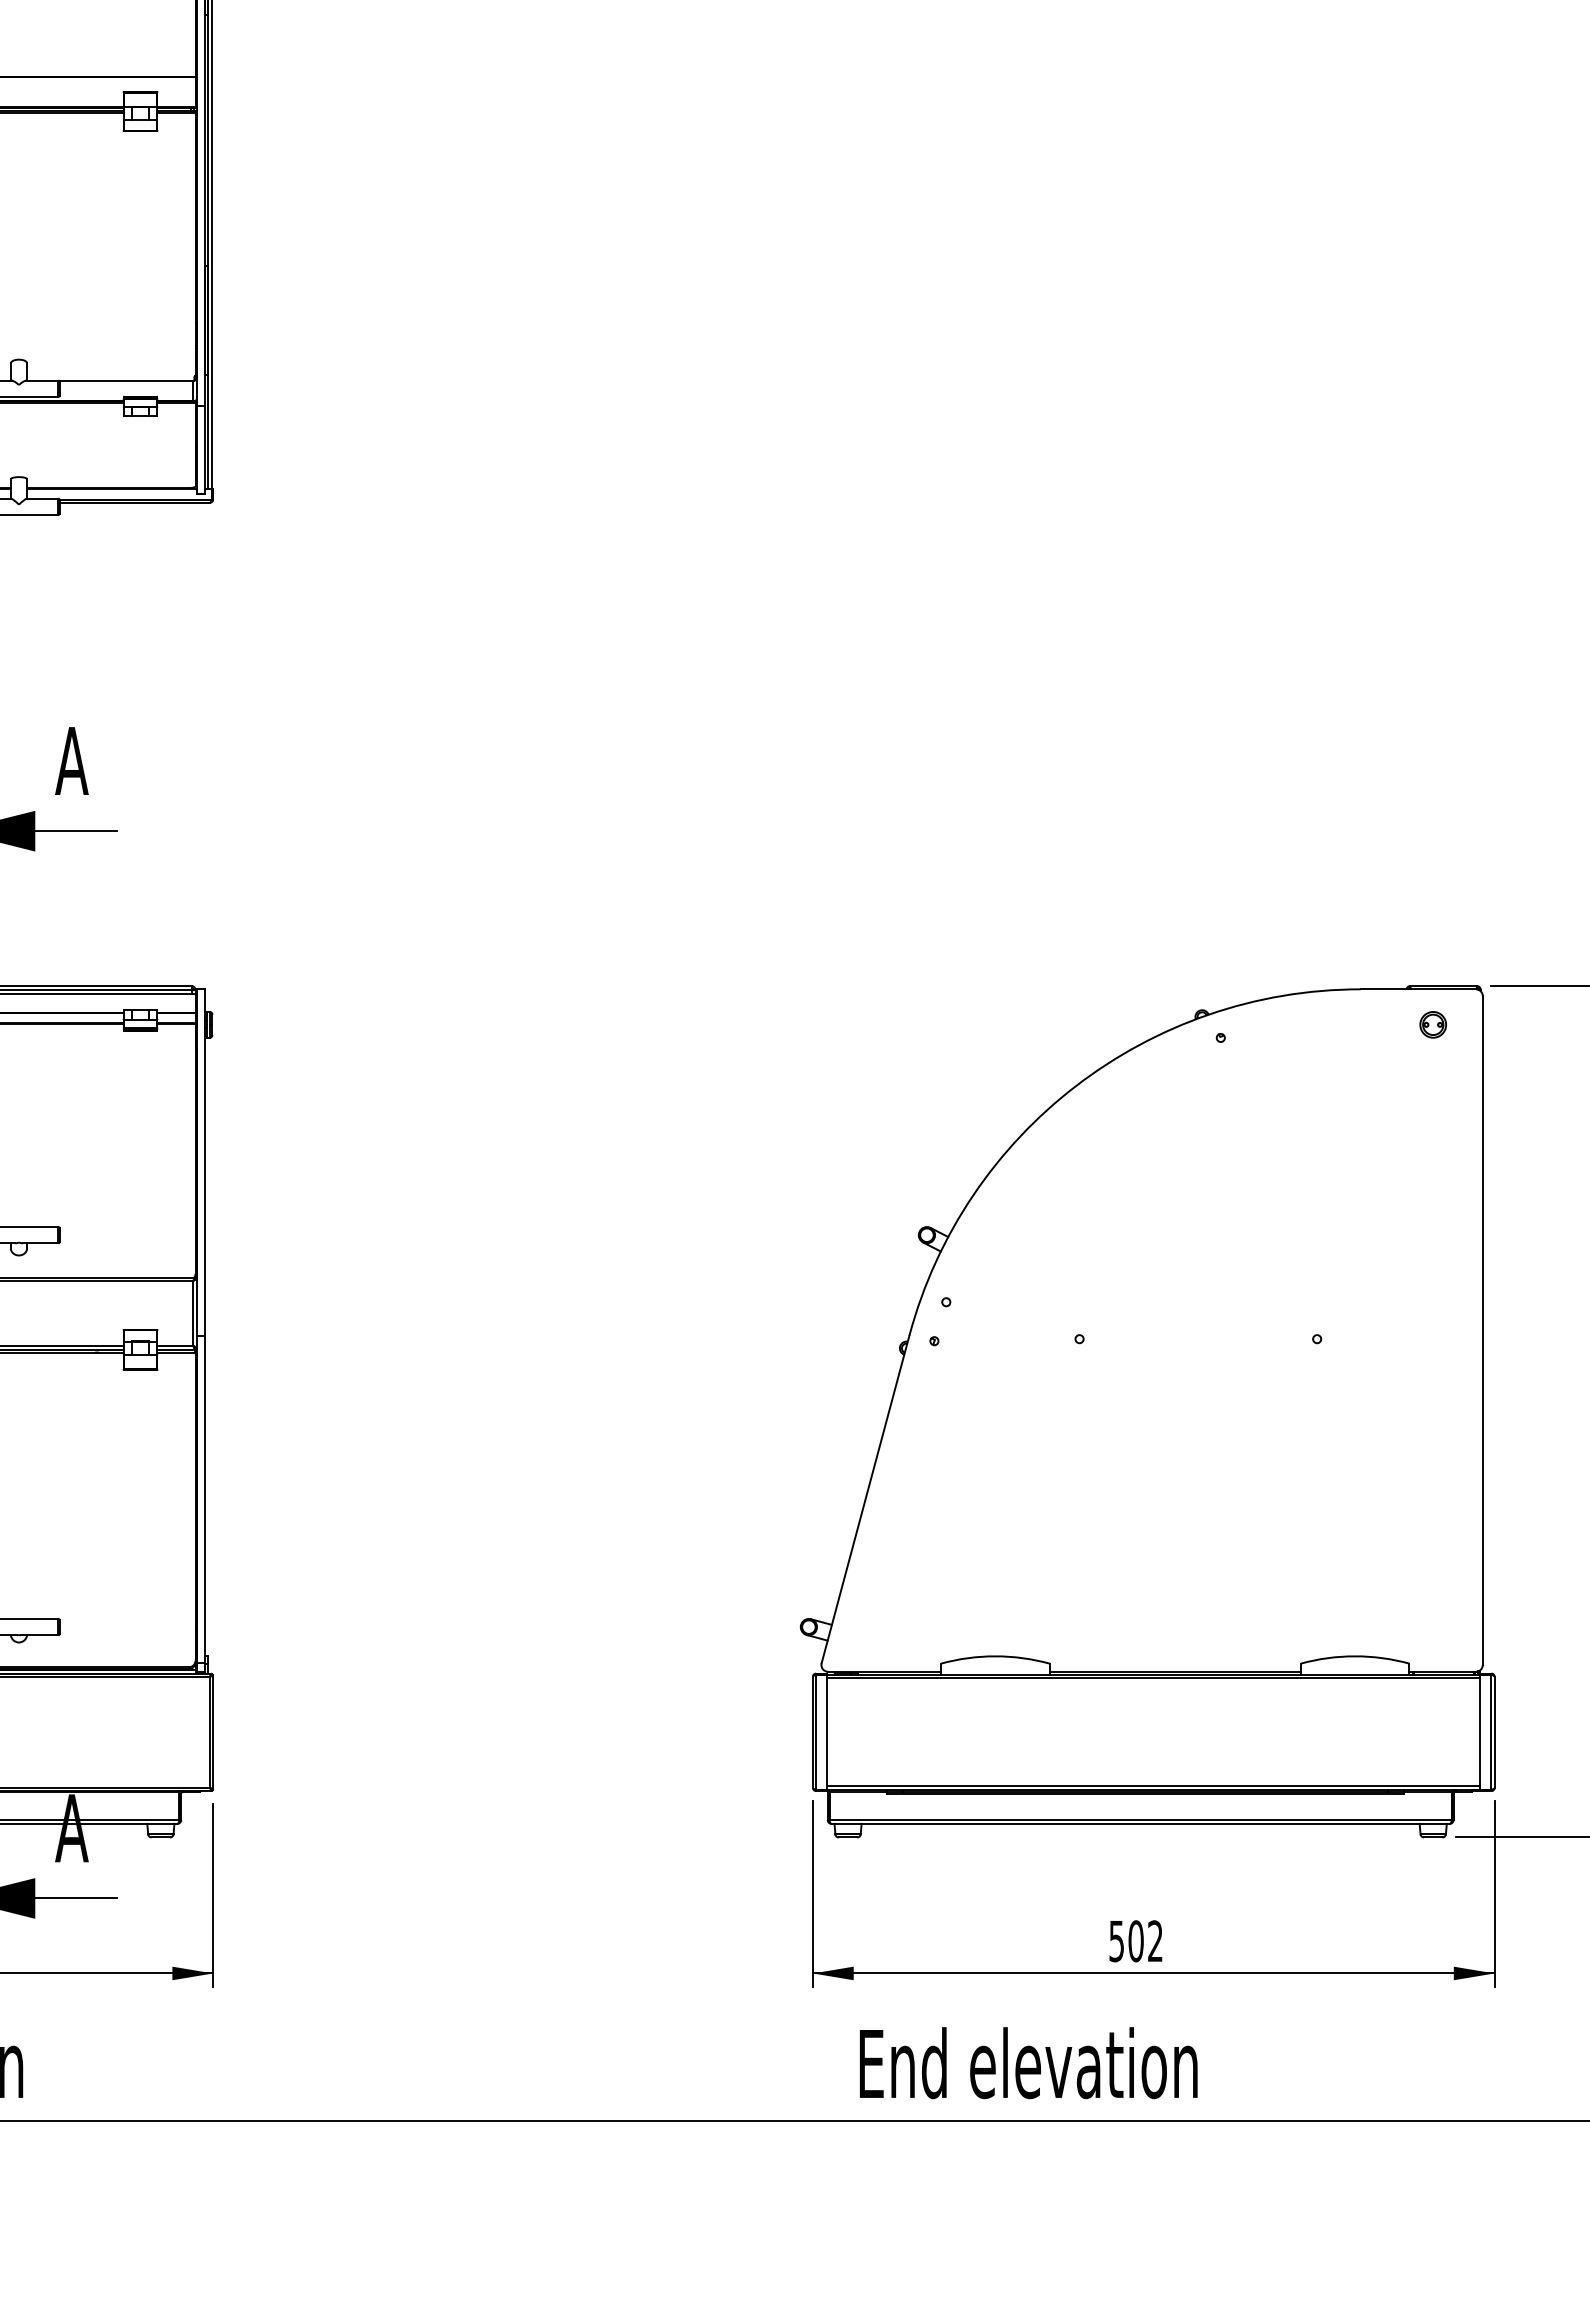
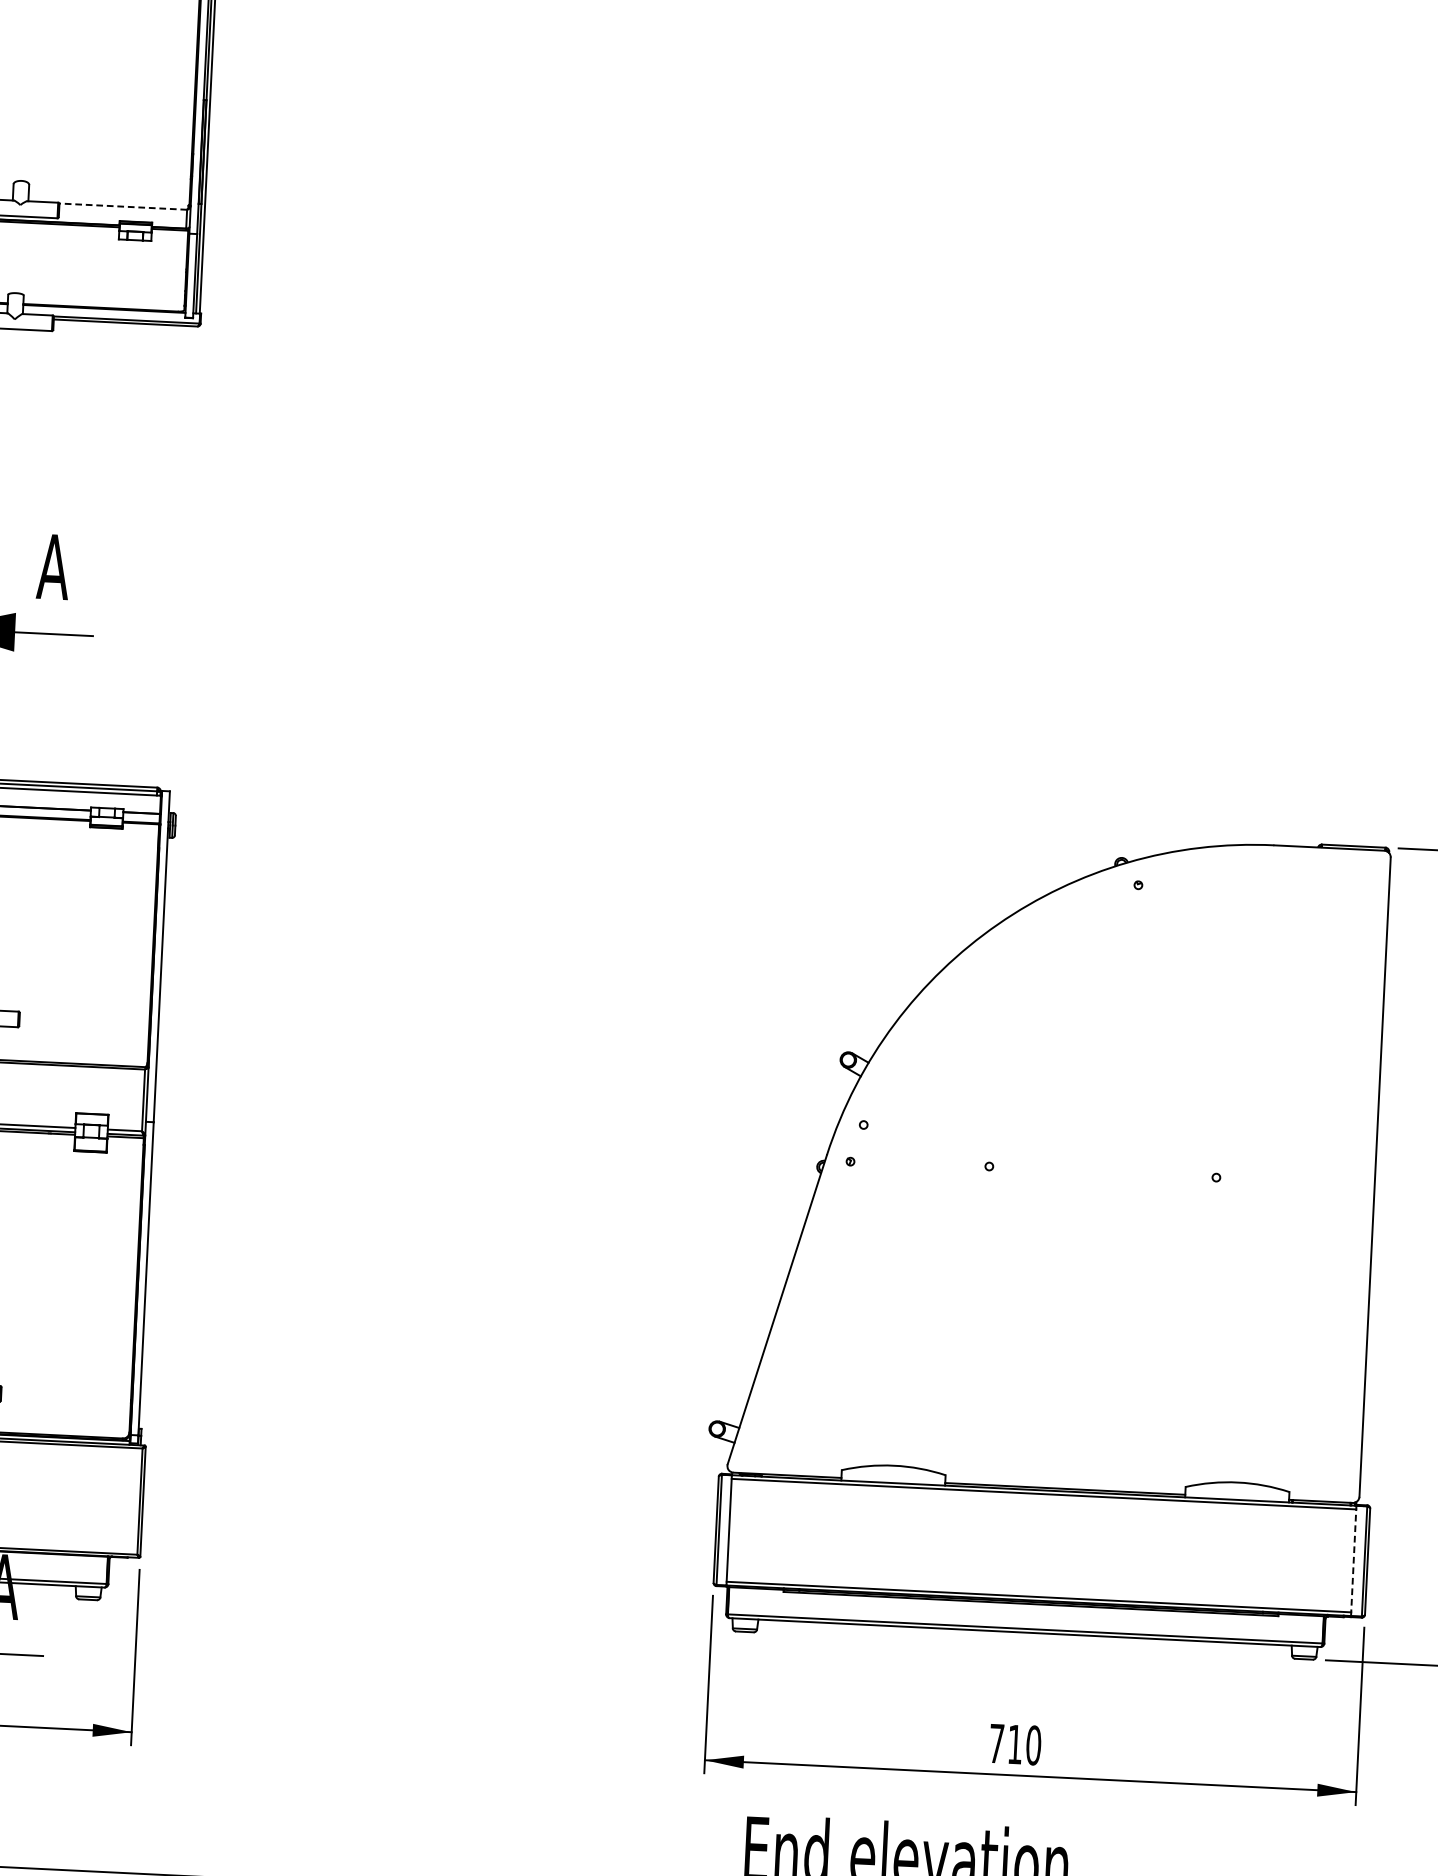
line: (126, 381) -> (123, 206), solid -> dashed
part: (1432, 1024) -> (1341, 882), removed
line: (1480, 1732) -> (1354, 1561), solid -> dashed
text: (1136, 1941) -> (1015, 1744), 502 -> 710

